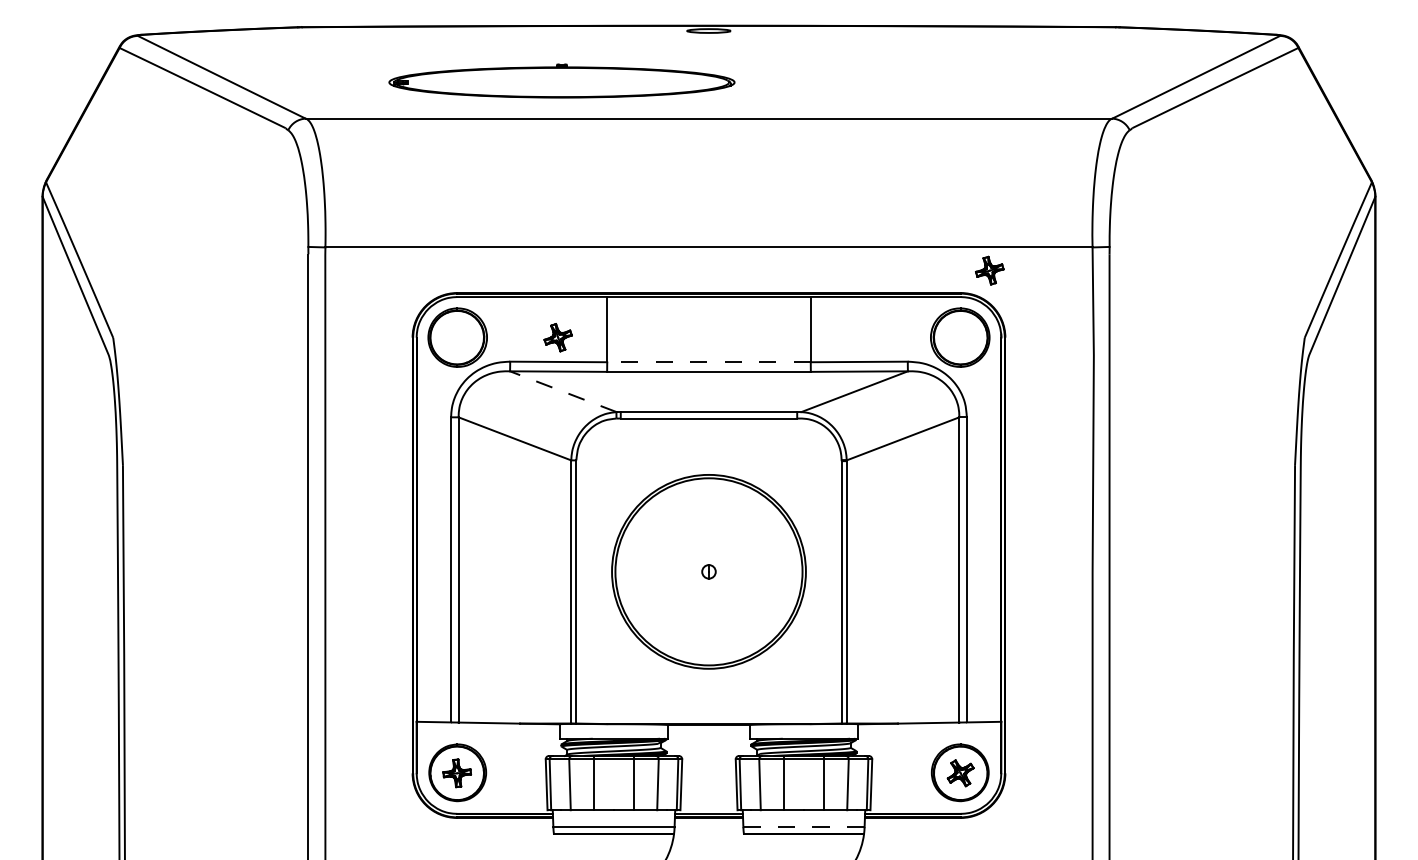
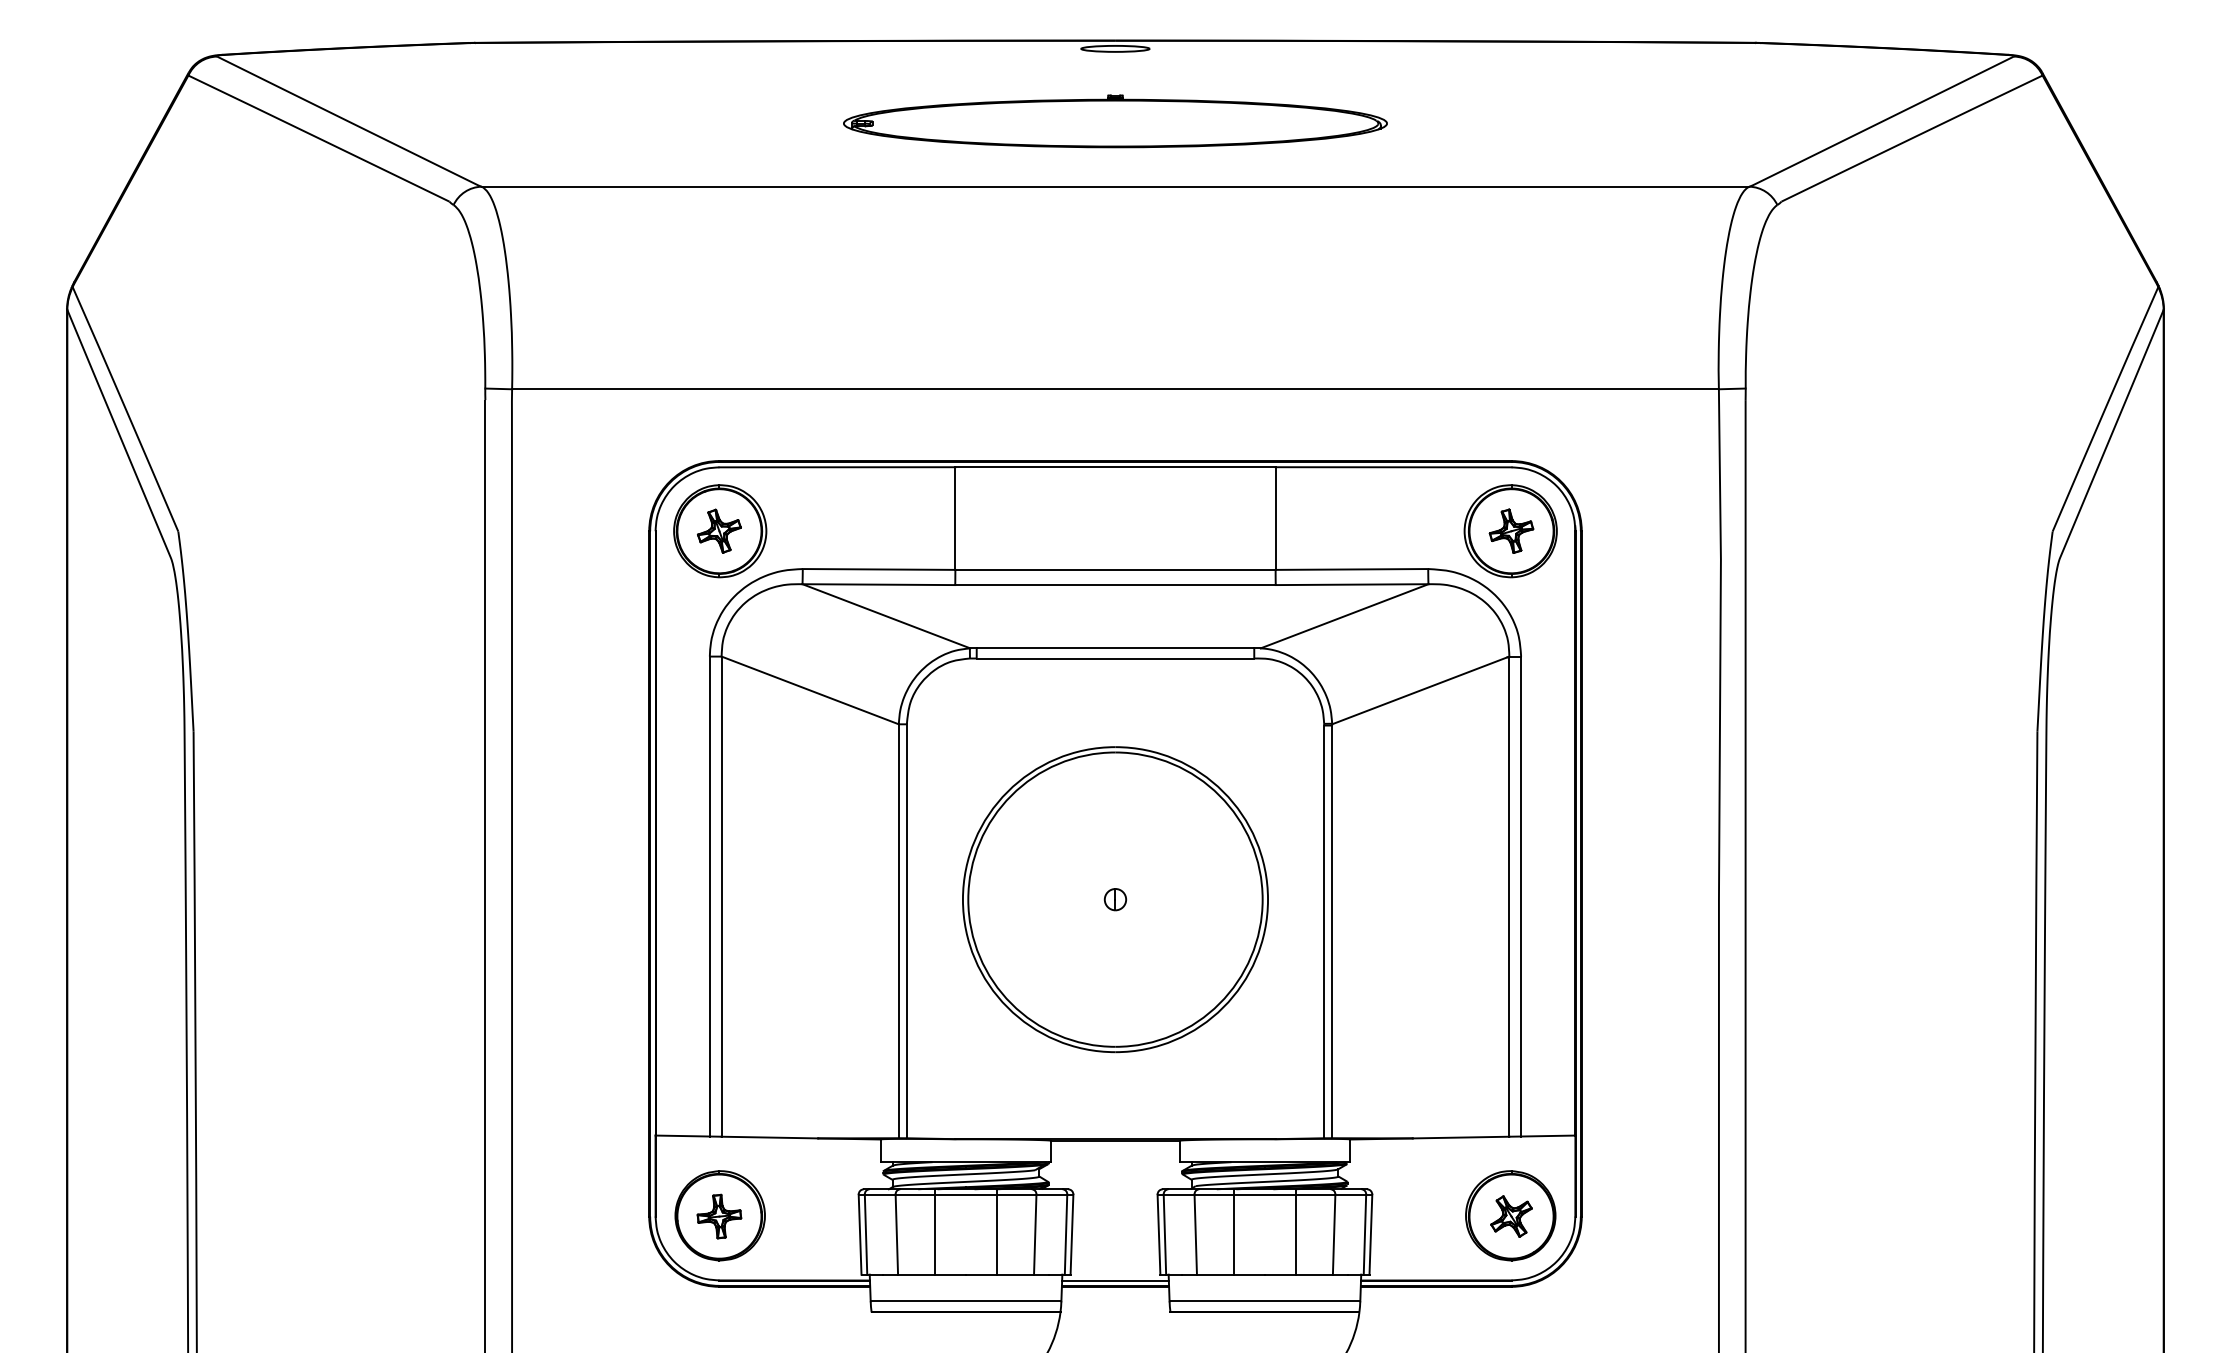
part: (561, 80) -> (1114, 120), moved
part: (989, 270) -> (1511, 530), moved
part: (557, 337) -> (718, 530), moved
line: (709, 362) -> (1116, 570), dashed -> solid
line: (562, 391) -> (885, 615), dashed -> solid
line: (804, 827) -> (1265, 1301), dashed -> solid

